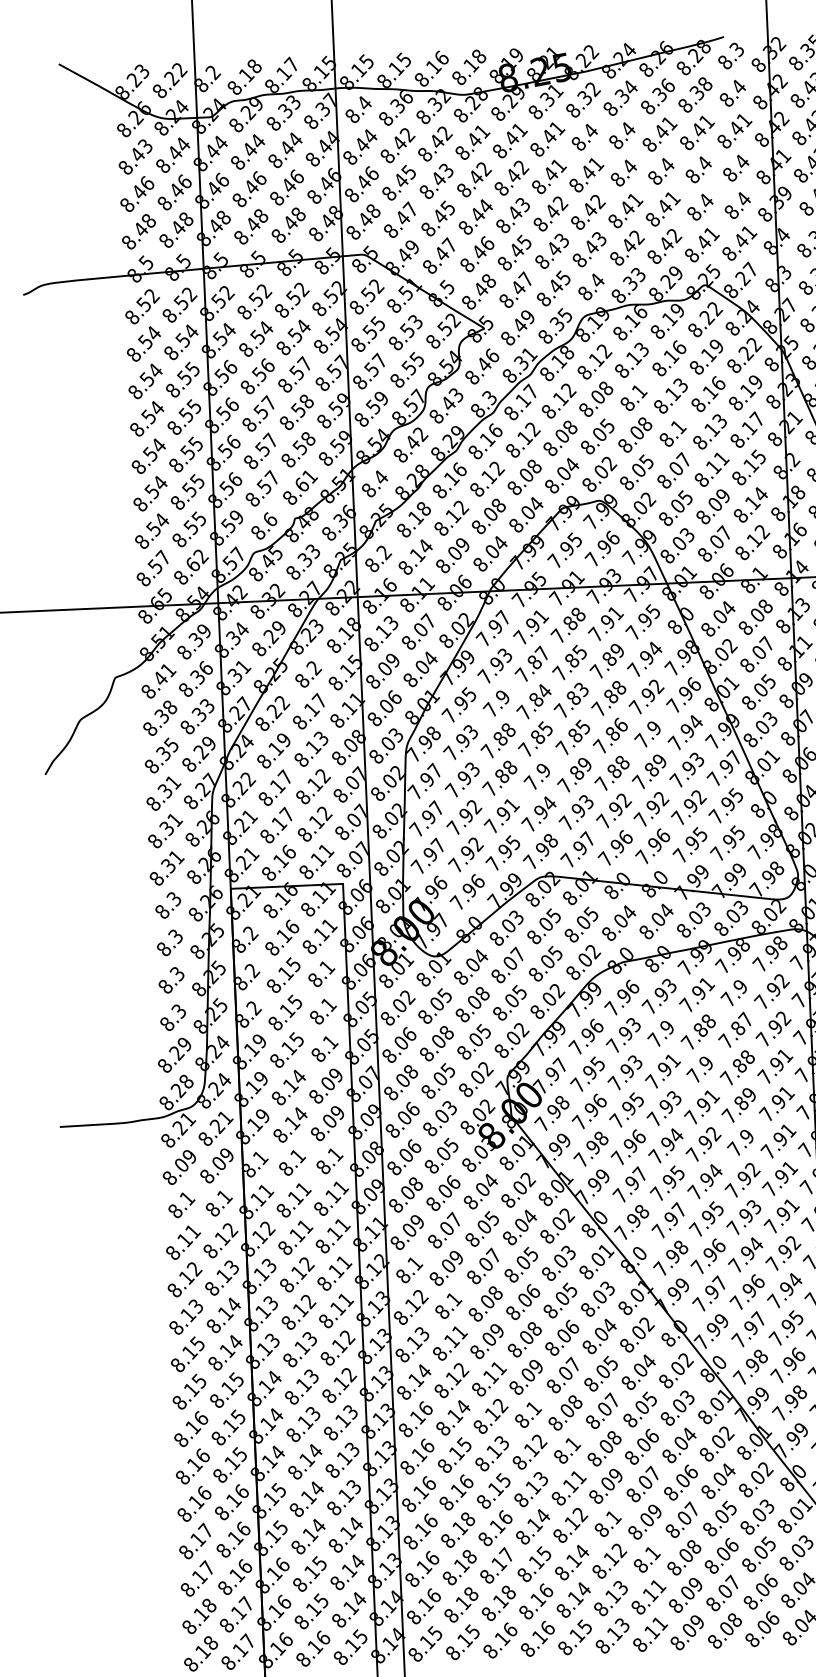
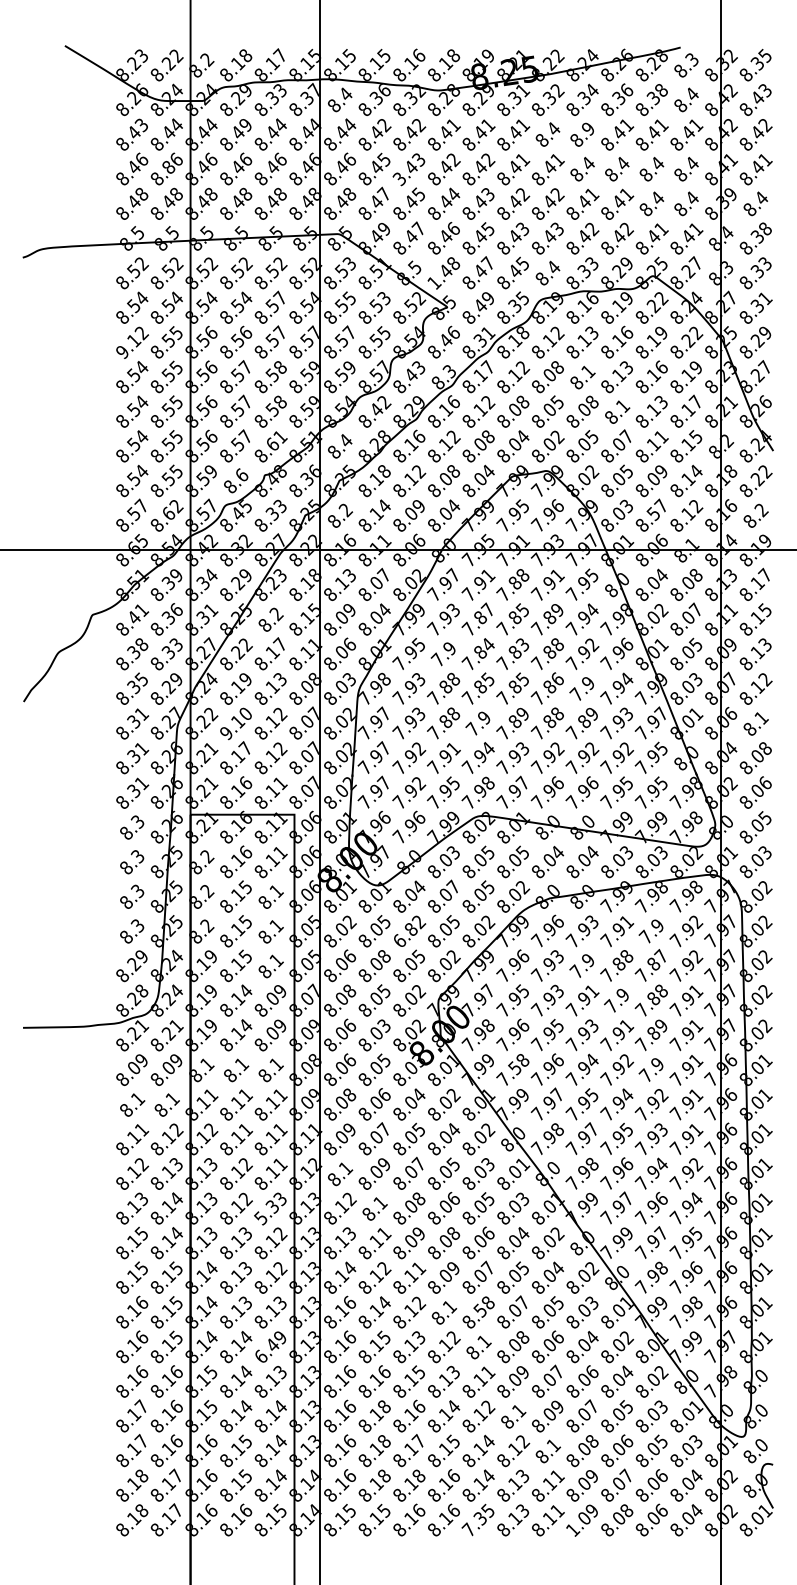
text: (628, 128) -> (588, 128), 8.4 -> 8.9
text: (257, 140) -> (245, 124), 8.44 -> 8.49
text: (176, 189) -> (168, 166), 8.46 -> 8.86
text: (426, 192) -> (399, 179), 8.43 -> 3.43
text: (376, 286) -> (349, 264), 8.52 -> 8.53
text: (469, 302) -> (434, 282), 8.48 -> 1.48
text: (302, 325) -> (279, 297), 8.54 -> 8.57
text: (145, 381) -> (132, 342), 8.54 -> 9.12
text: (715, 542) -> (652, 514), 8.07 -> 8.57
text: (275, 788) -> (235, 723), 8.17 -> 9.10
text: (472, 1004) -> (409, 931), 8.08 -> 6.82
text: (592, 1147) -> (514, 1068), 7.98 -> 7.58
text: (335, 1310) -> (270, 1208), 8.11 -> 5.33
text: (566, 1410) -> (479, 1310), 8.08 -> 8.58
text: (342, 1460) -> (270, 1347), 8.13 -> 6.49
text: (570, 1642) -> (474, 1524), 8.15 -> 7.35
text: (678, 1642) -> (573, 1529), 8.09 -> 1.09

